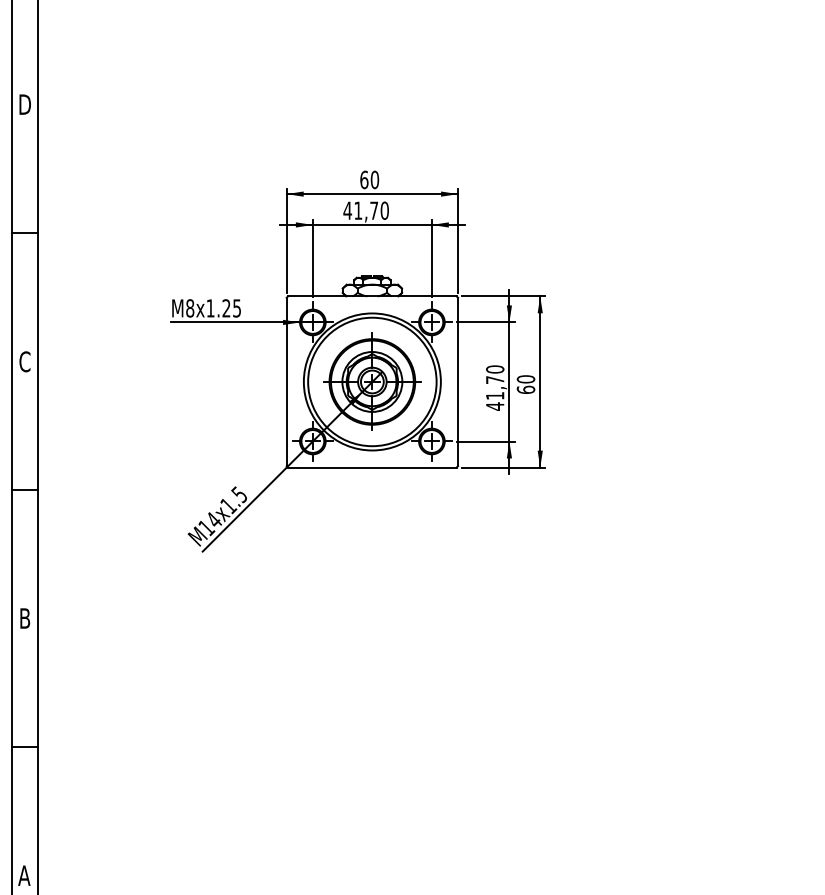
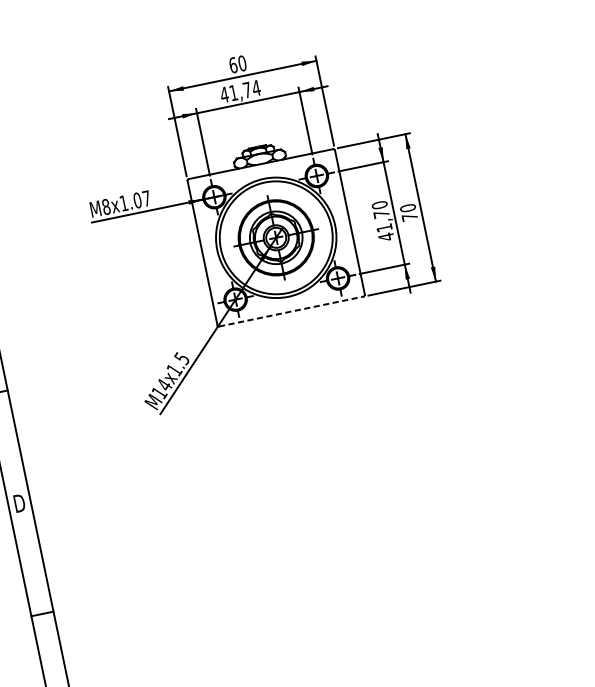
text: (384, 210) -> (256, 88), 41,70 -> 41,74
text: (231, 308) -> (141, 199), M8x1.25 -> M8x1.07
text: (525, 389) -> (409, 217), 60 -> 70
line: (372, 467) -> (291, 311), solid -> dashed
text: (25, 618) -> (19, 503), B -> D

